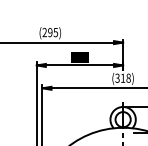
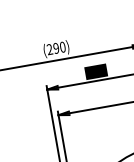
text: (55, 32) -> (62, 47), (295) -> (290)

